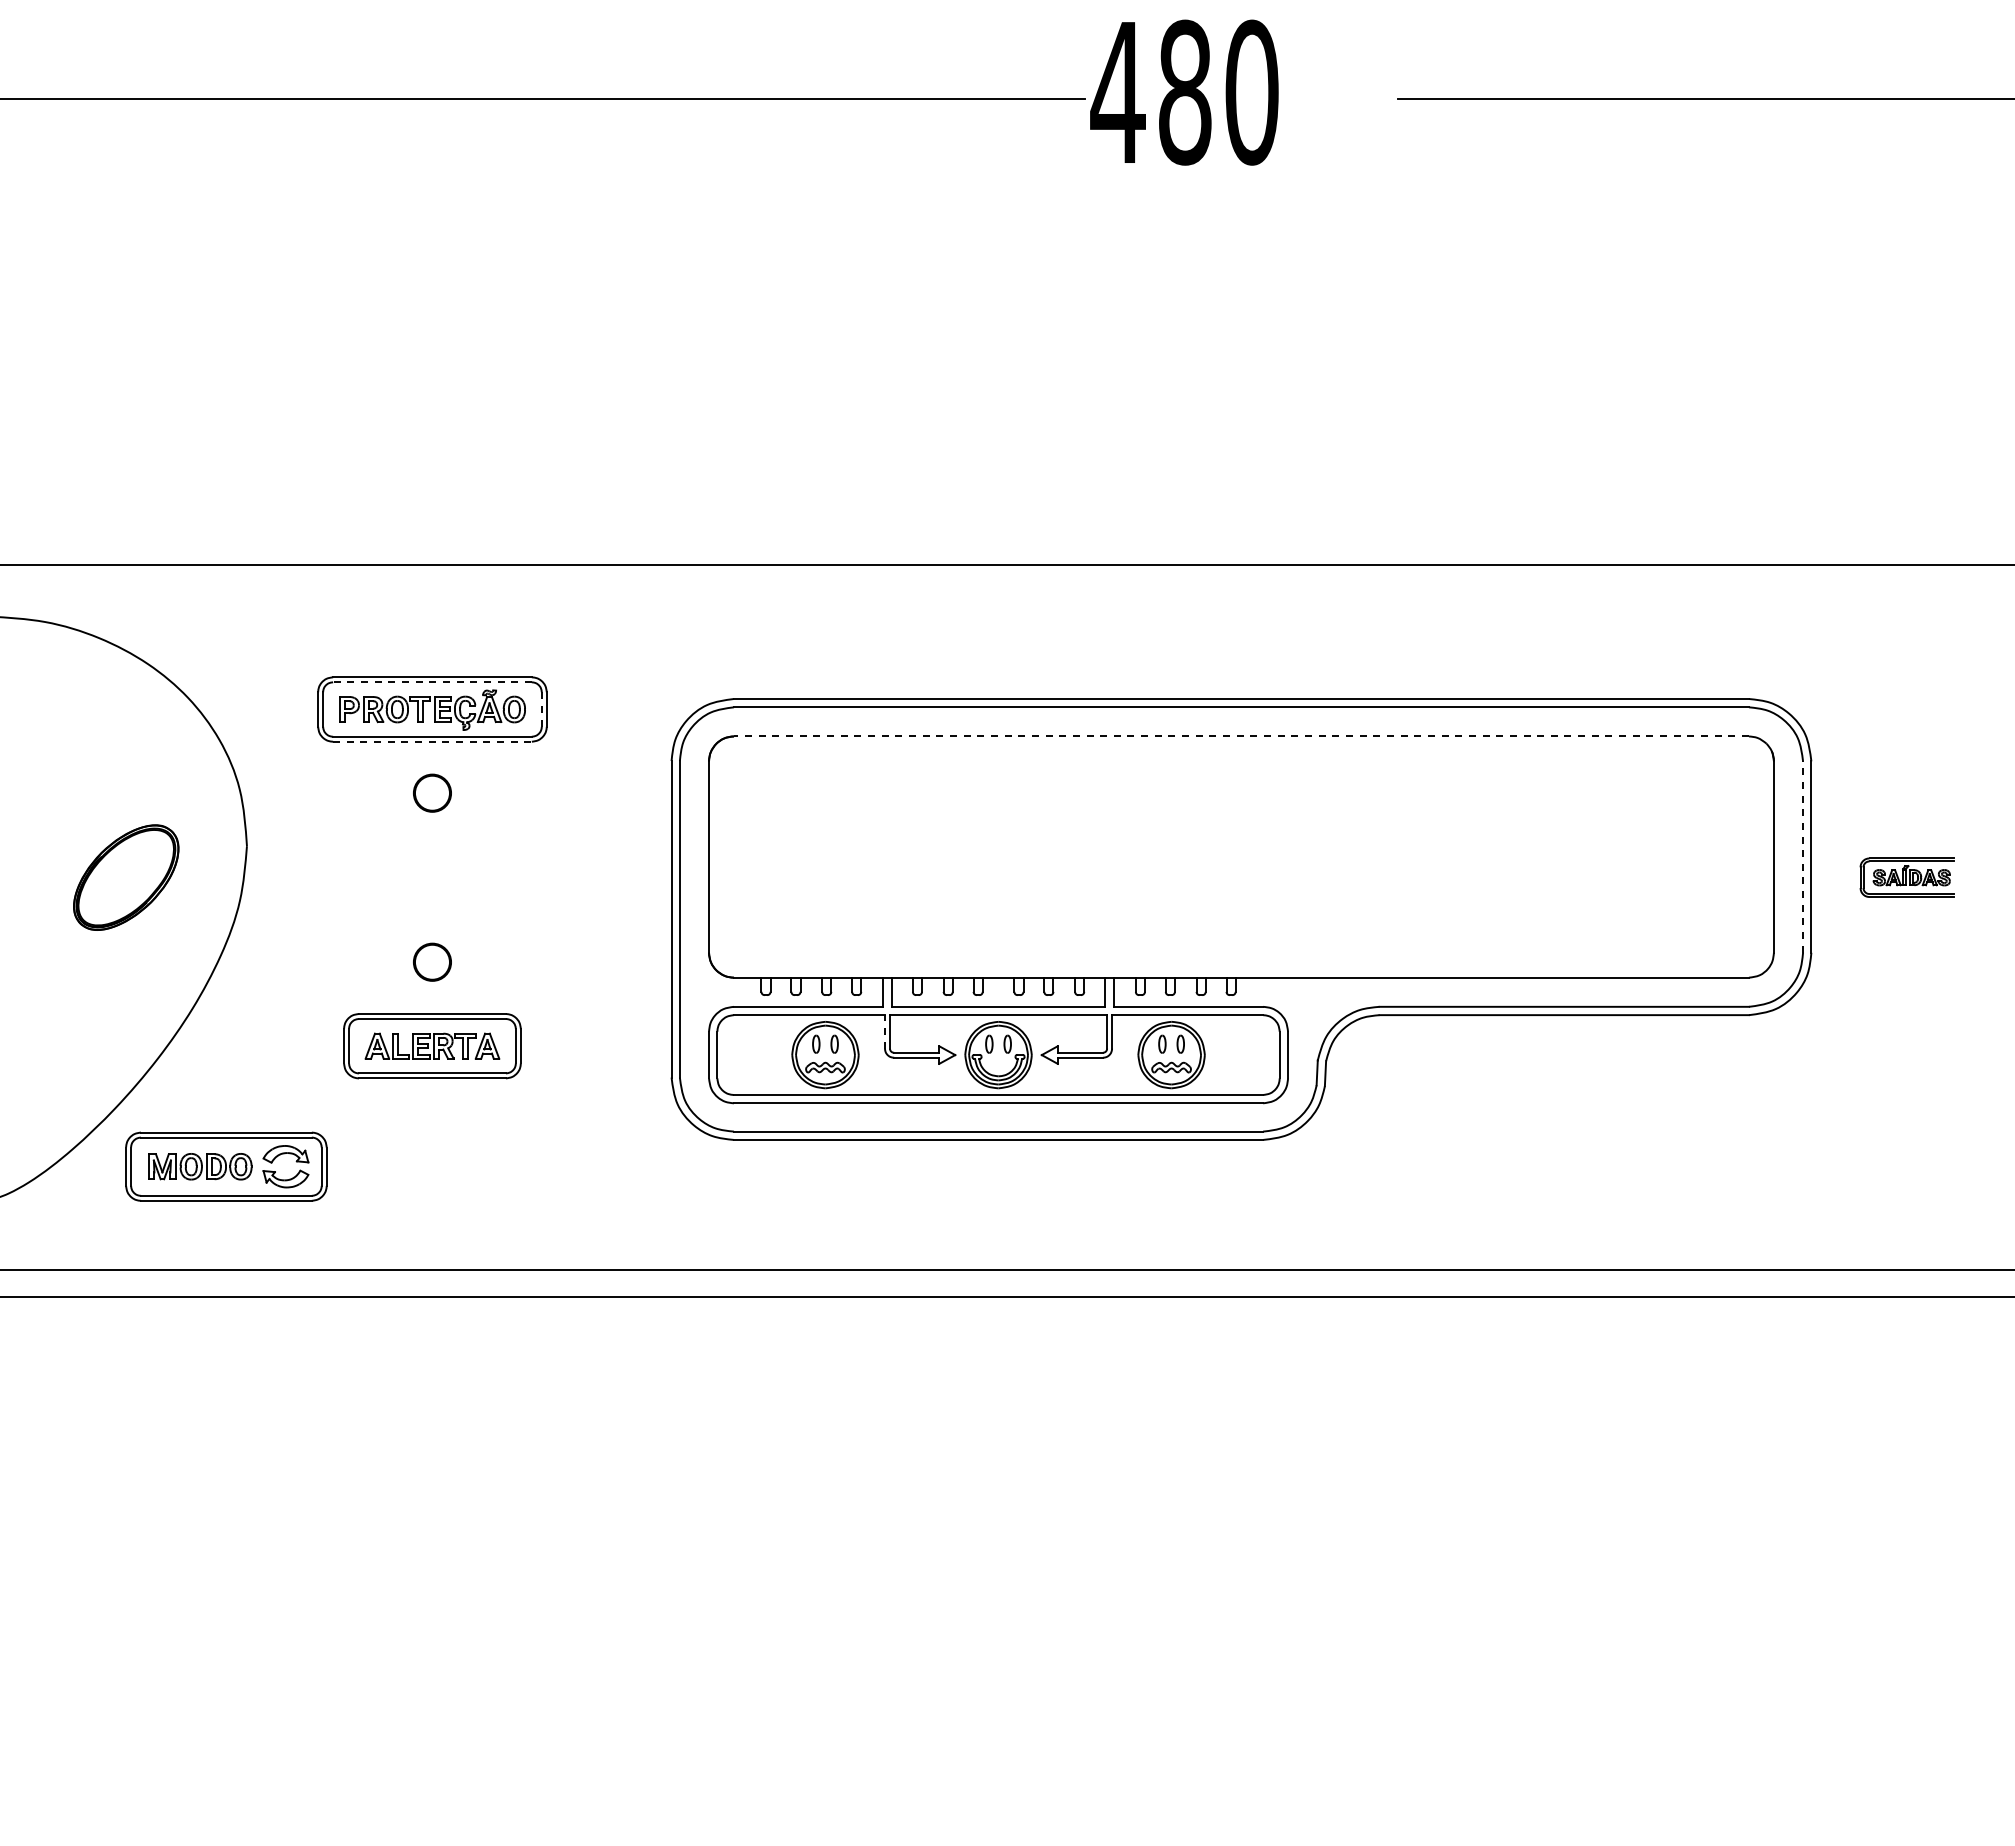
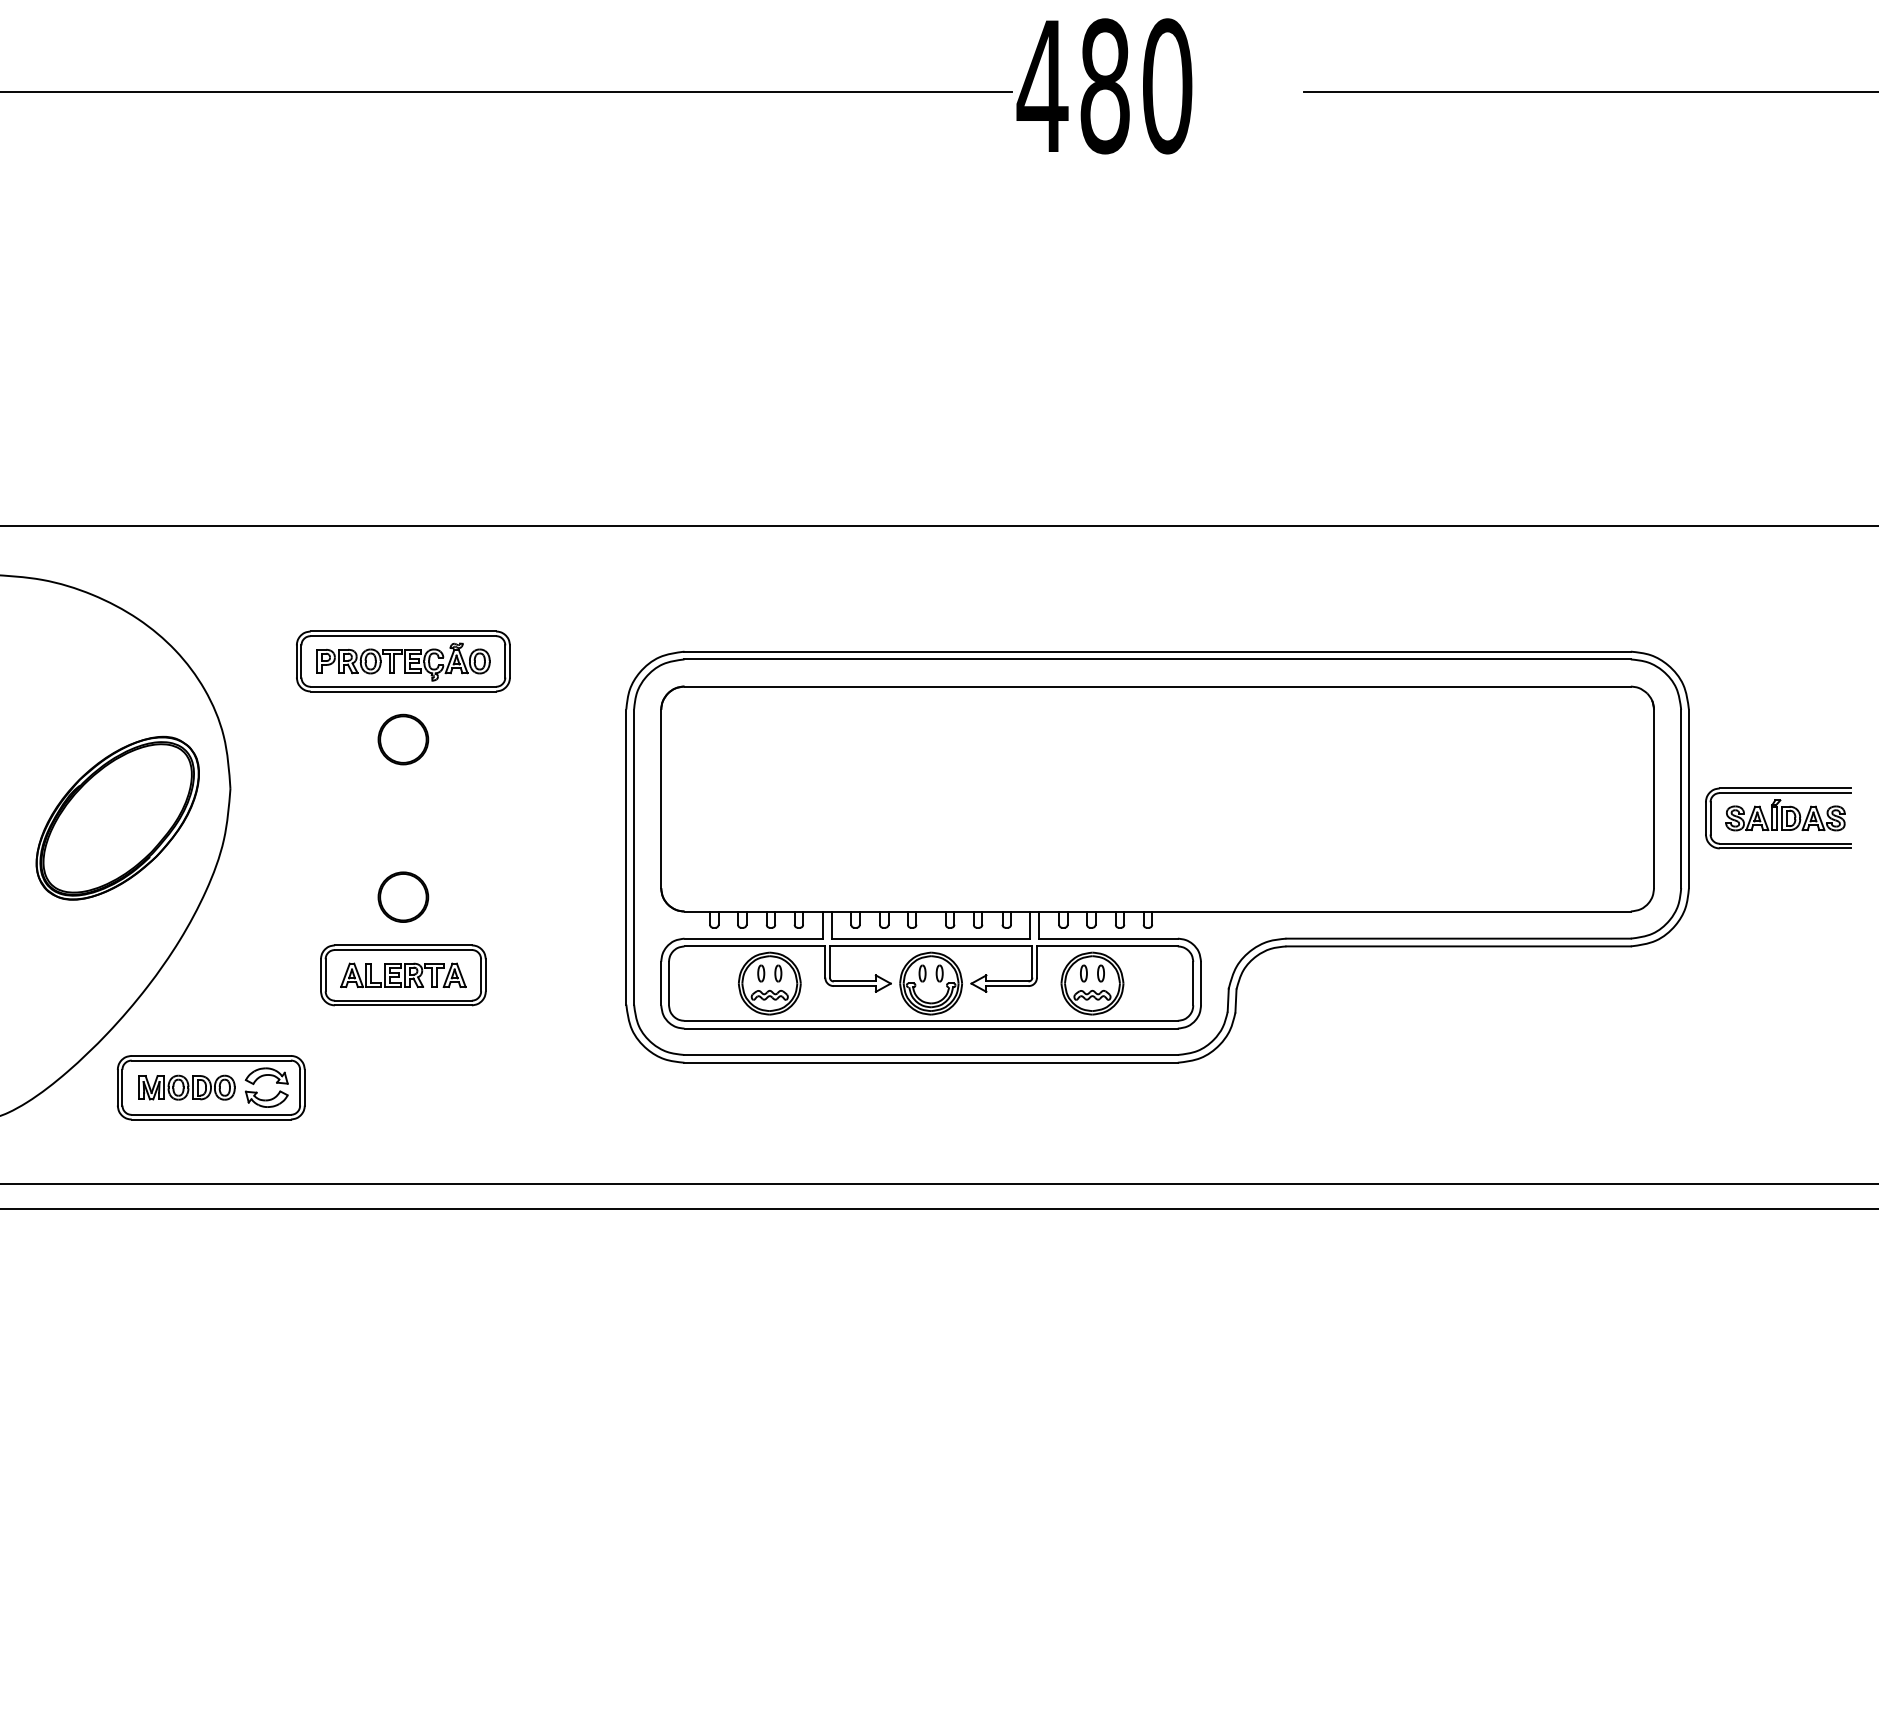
line: (431, 682) -> (402, 636), dashed -> solid
line: (541, 709) -> (505, 661), dashed -> solid
line: (1241, 736) -> (1157, 686), dashed -> solid
line: (432, 741) -> (403, 691), dashed -> solid
part: (432, 792) -> (403, 738), size x1.43
line: (1803, 857) -> (1681, 799), dashed -> solid
part: (126, 877) -> (118, 818), size x1.67
part: (1906, 877) -> (1777, 818), size x1.67
part: (432, 961) -> (403, 896), size x1.43
line: (884, 1031) -> (824, 961), dashed -> solid

